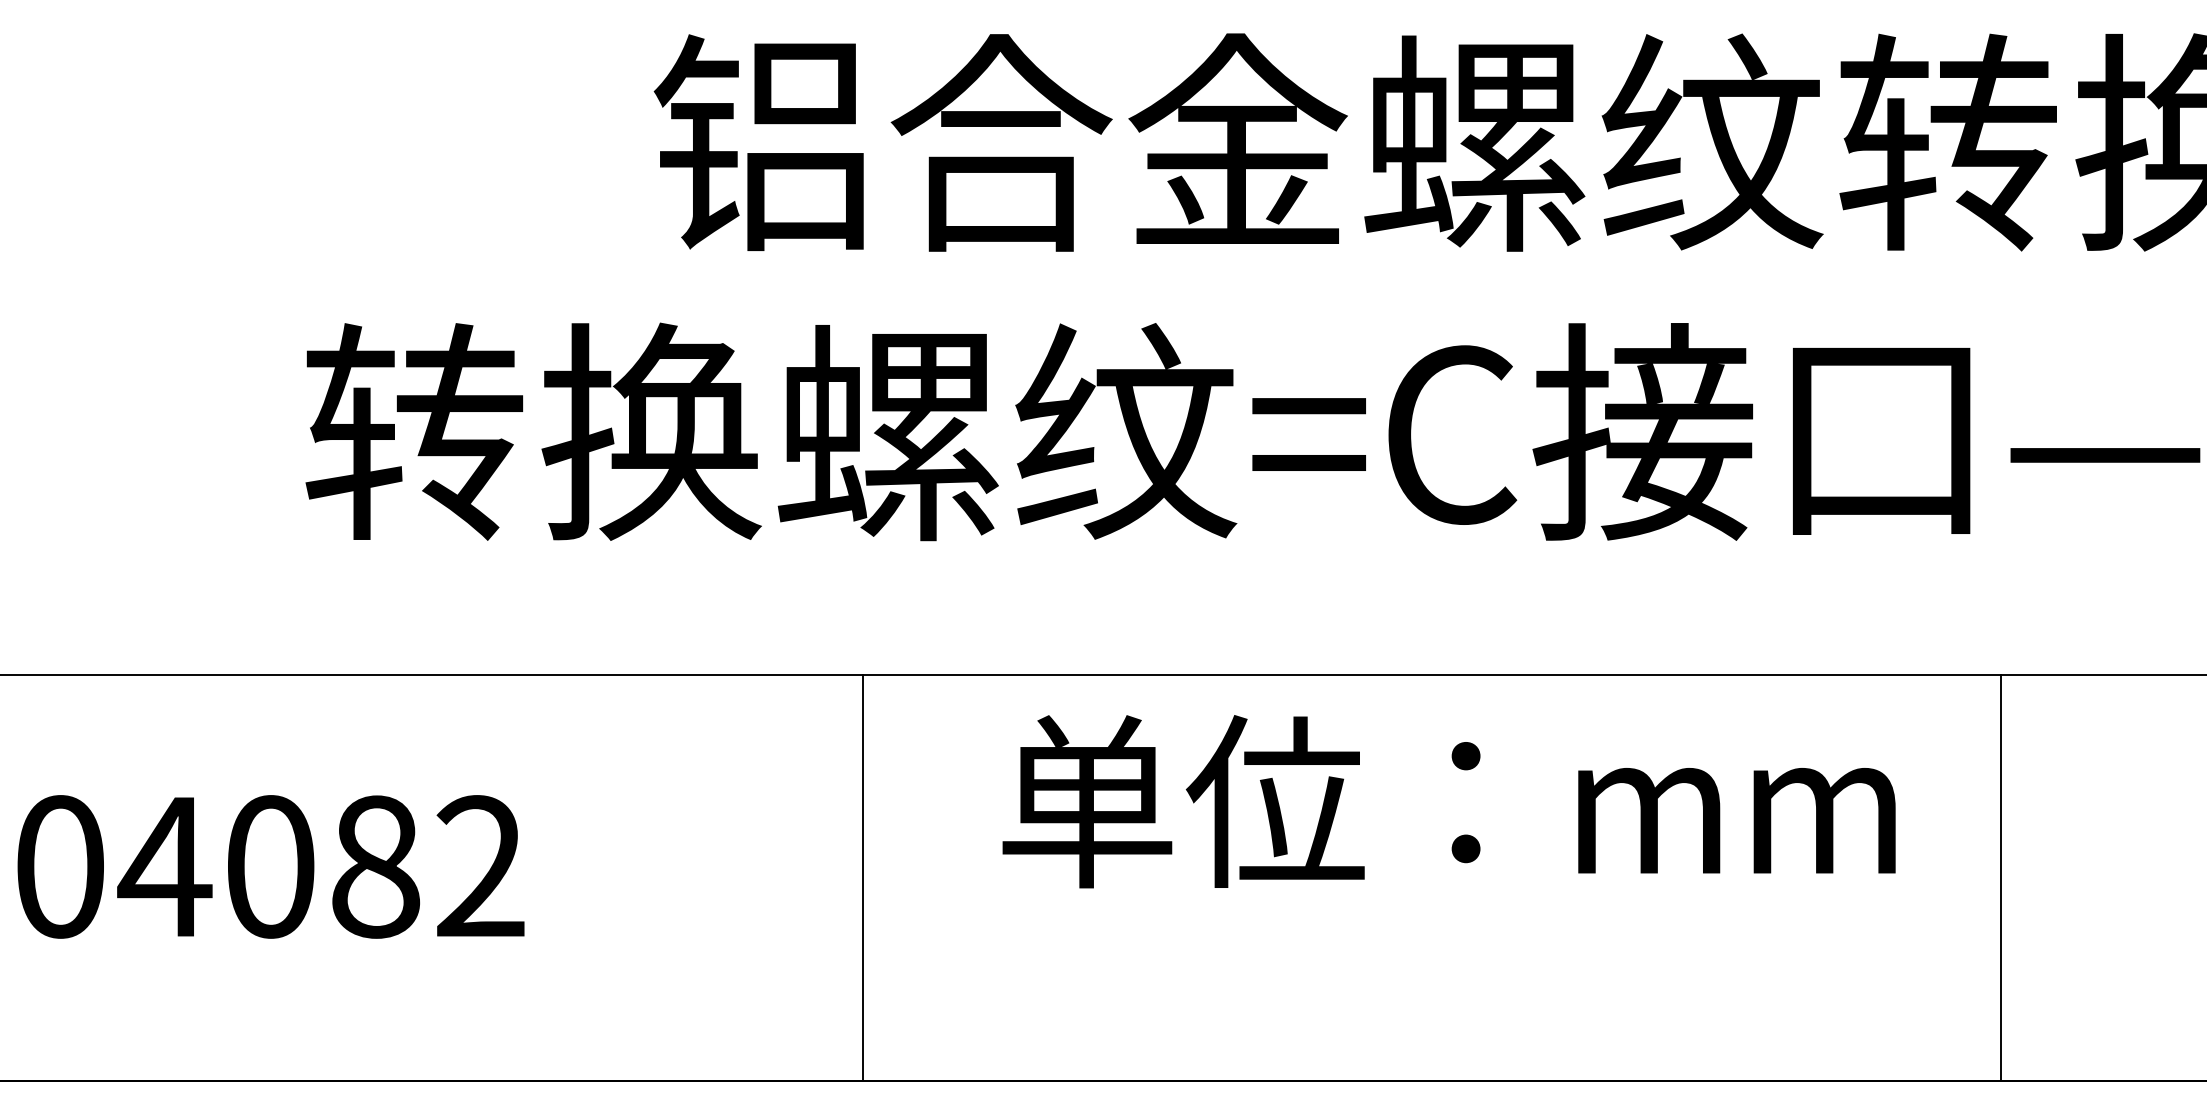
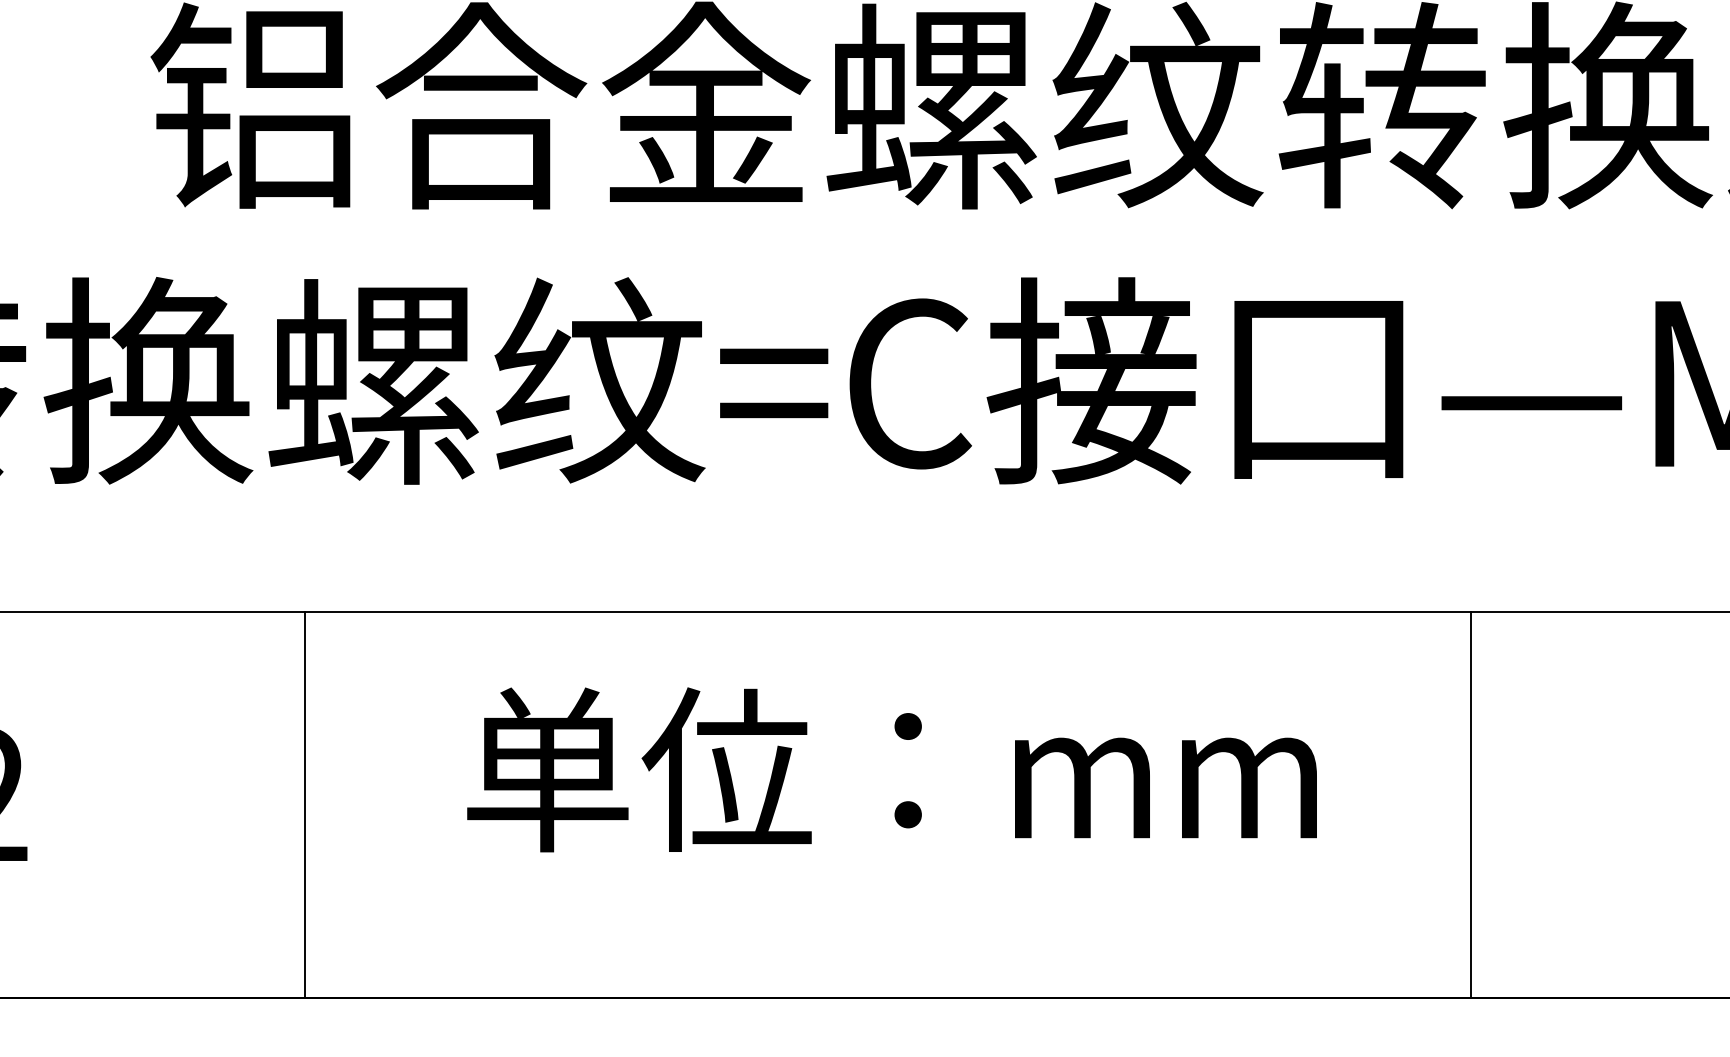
text: (1448, 801) -> (891, 769), moved
line: (862, 877) -> (305, 804), moved
line: (2000, 877) -> (1470, 804), moved

